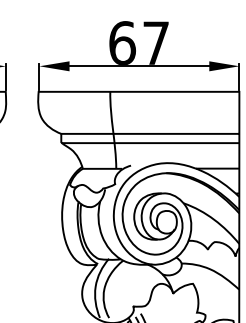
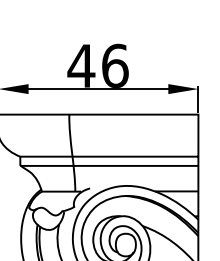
text: (138, 42) -> (97, 65), 67 -> 46

